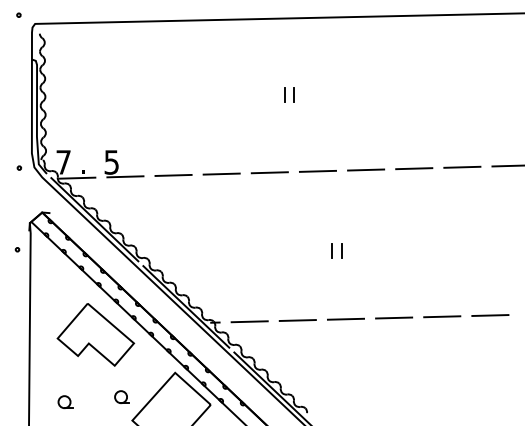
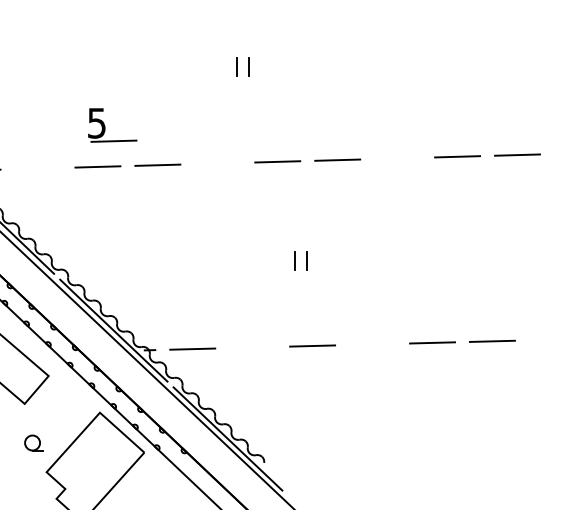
part: (124, 164) -> (112, 125), moved
line: (414, 168) -> (397, 158), removed
line: (269, 172) -> (217, 163), removed
line: (394, 317) -> (373, 343), removed
line: (297, 320) -> (252, 347), removed

